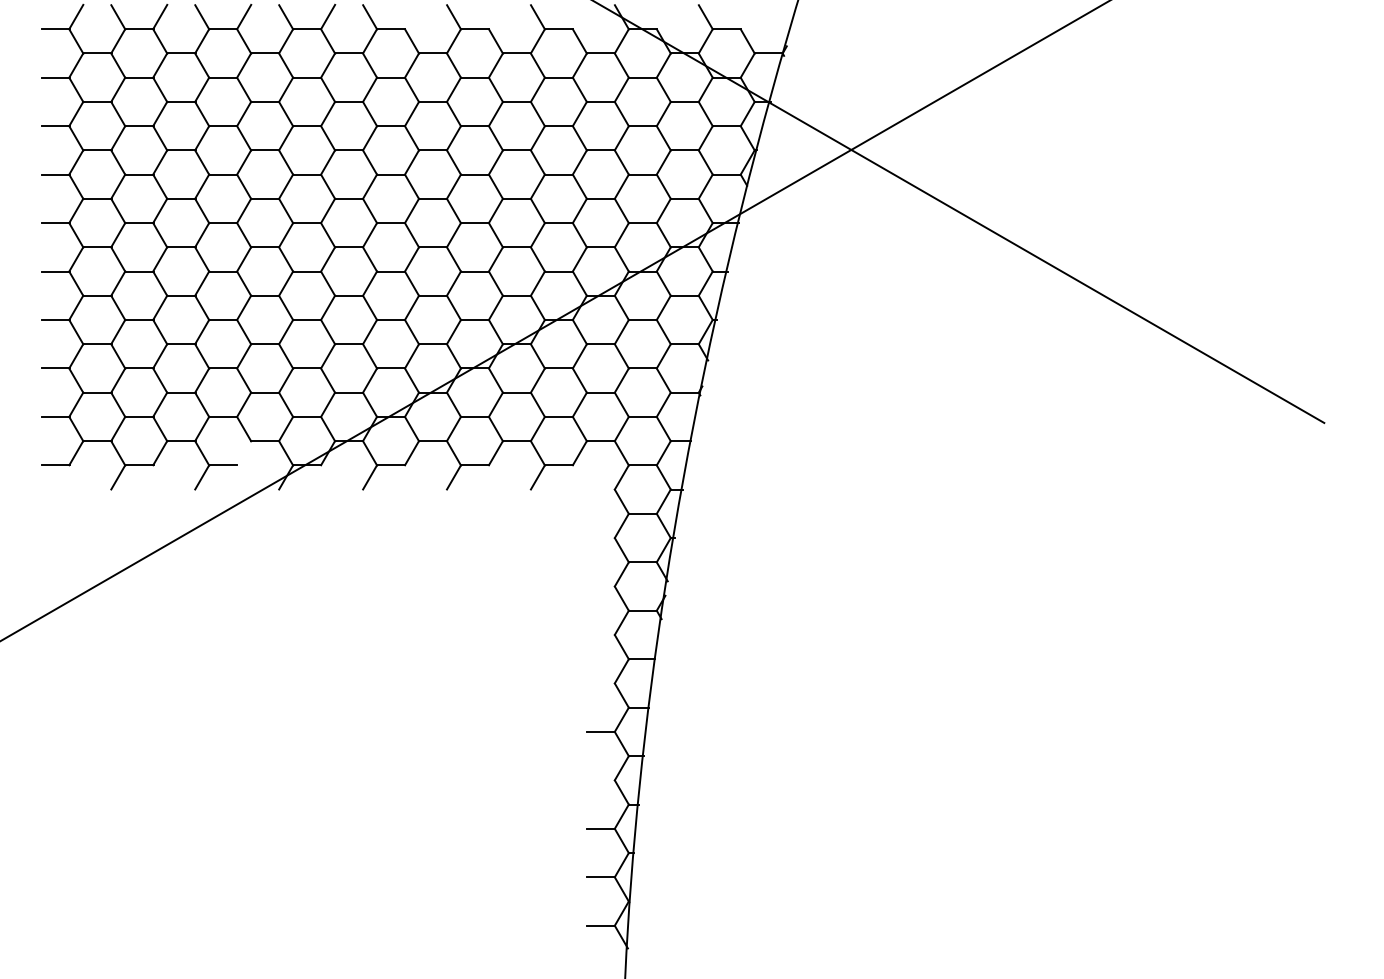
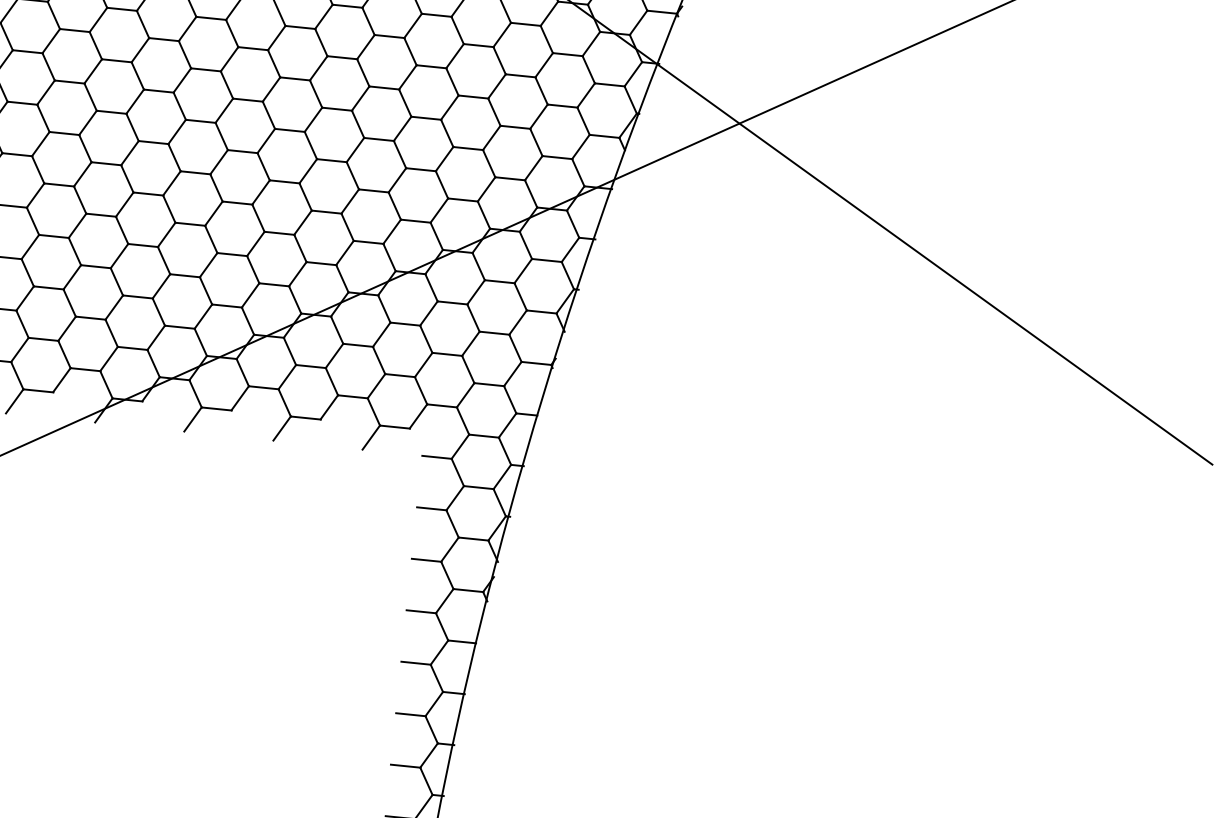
line: (244, 453) -> (62, 380), added
line: (601, 489) -> (437, 457), added
line: (601, 538) -> (432, 509), added
line: (601, 586) -> (427, 560), added
line: (601, 634) -> (421, 611), added
line: (601, 683) -> (416, 663), added
line: (601, 780) -> (406, 766), added

